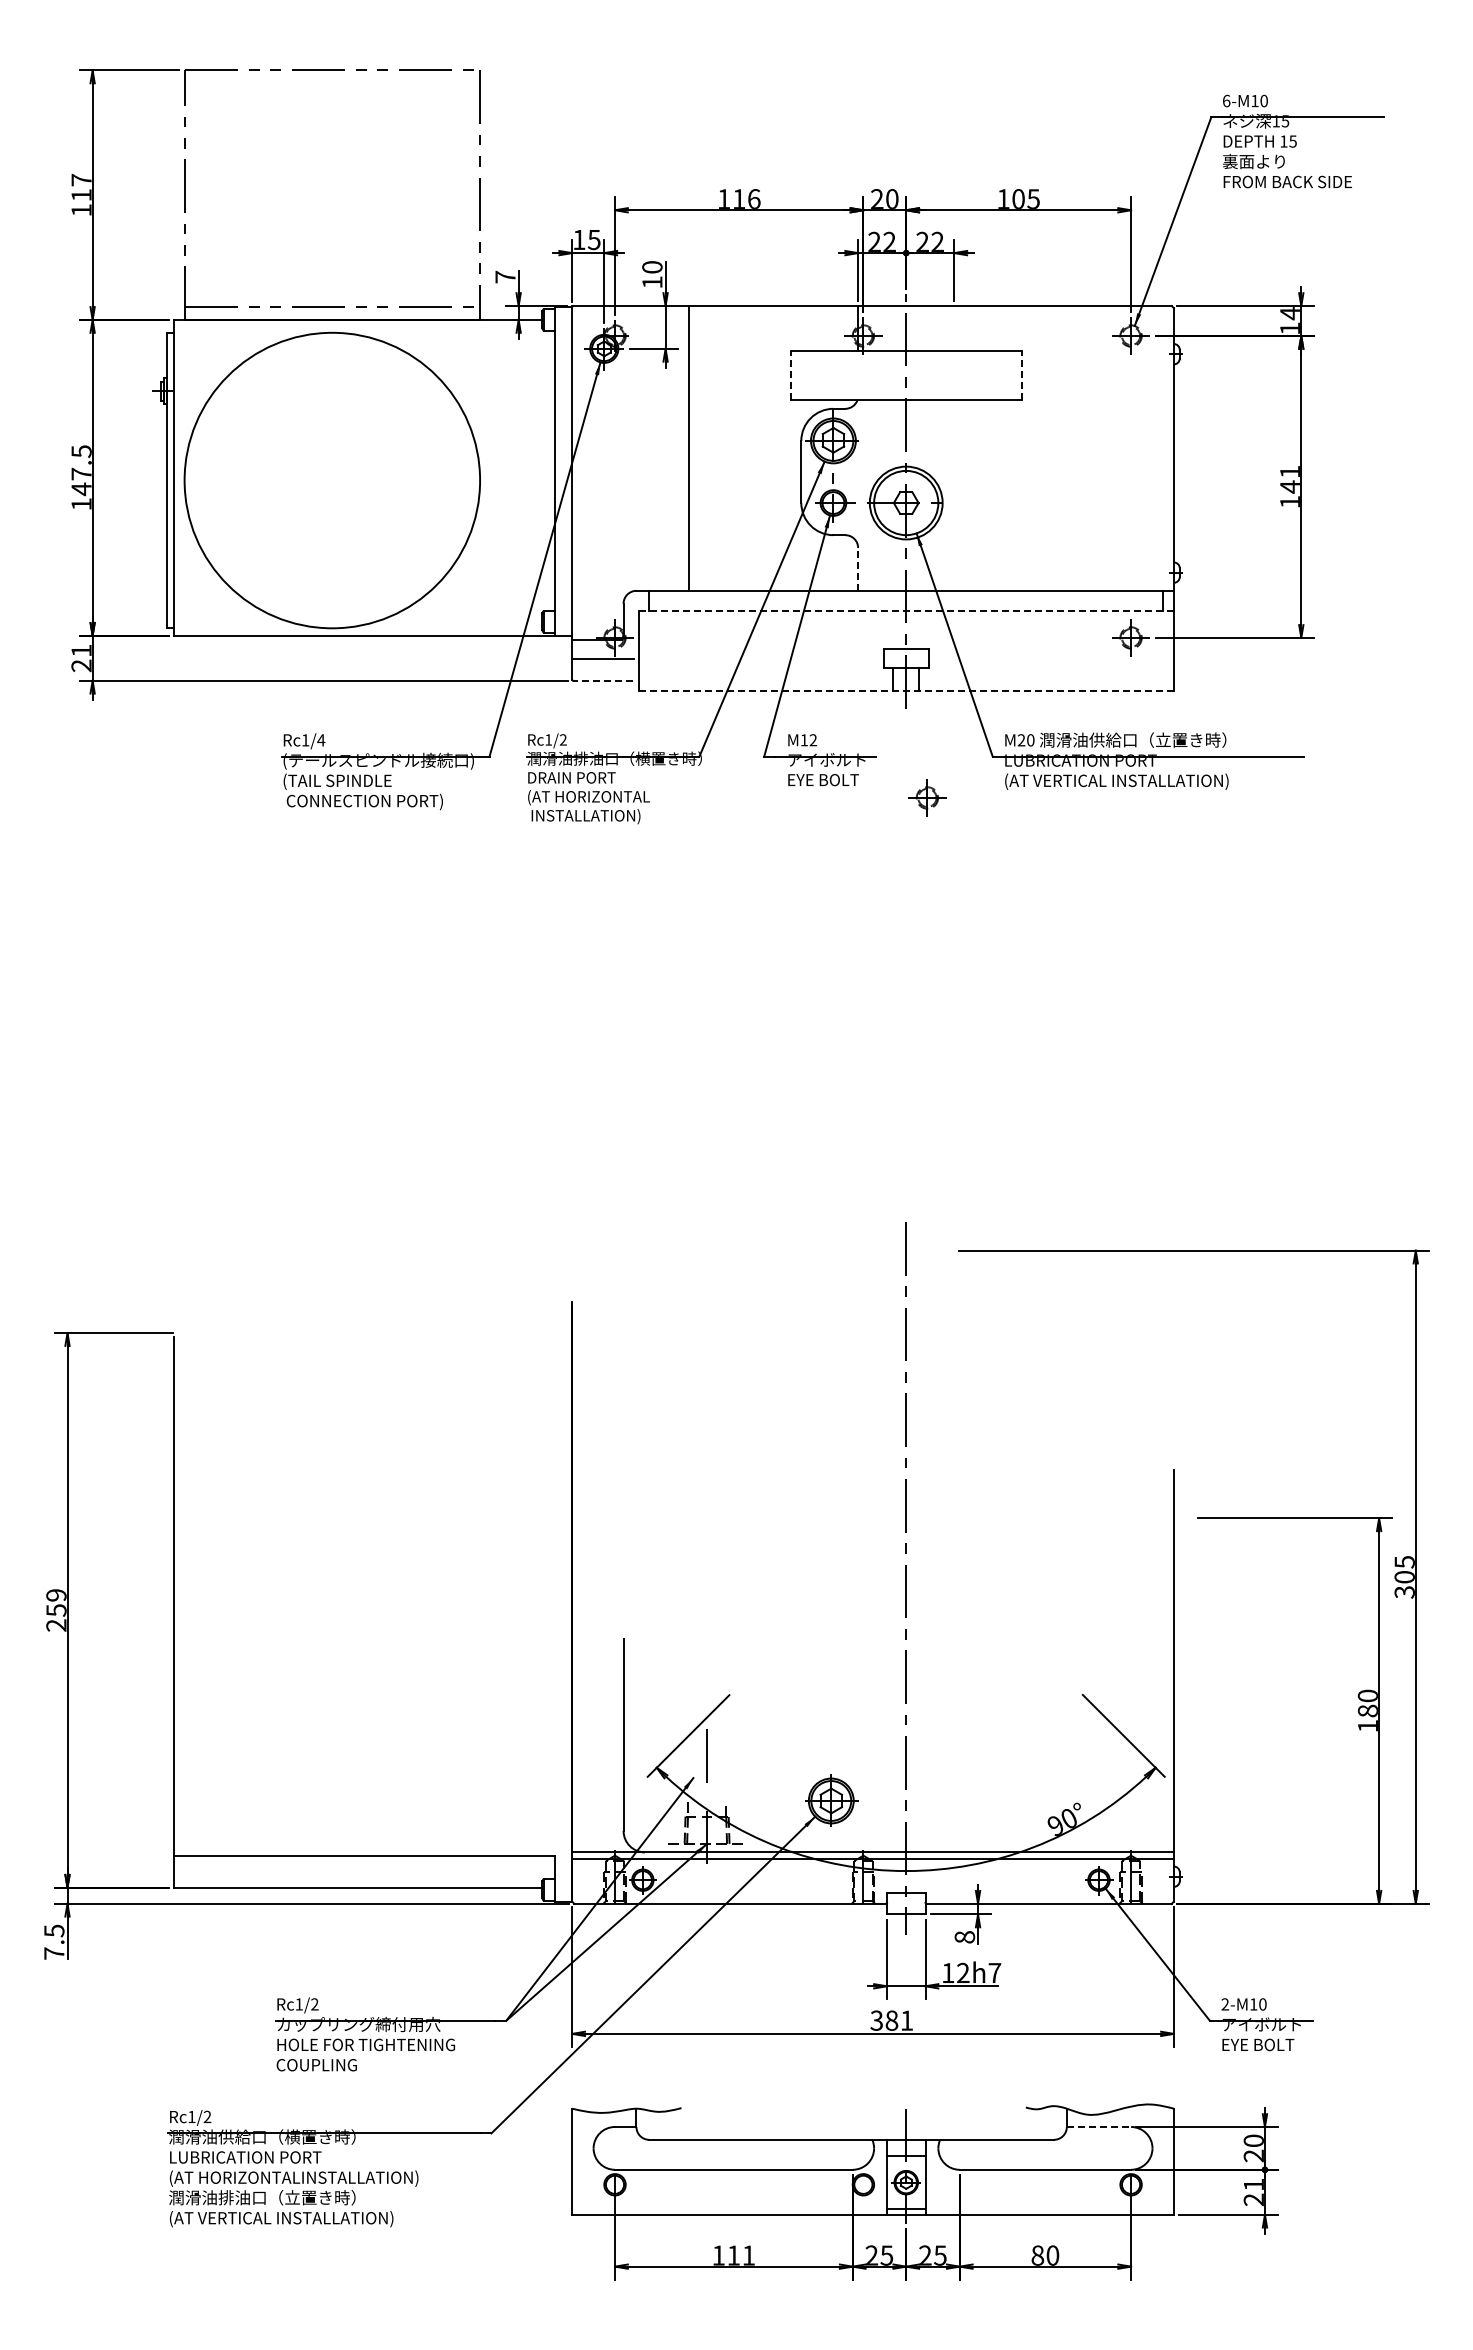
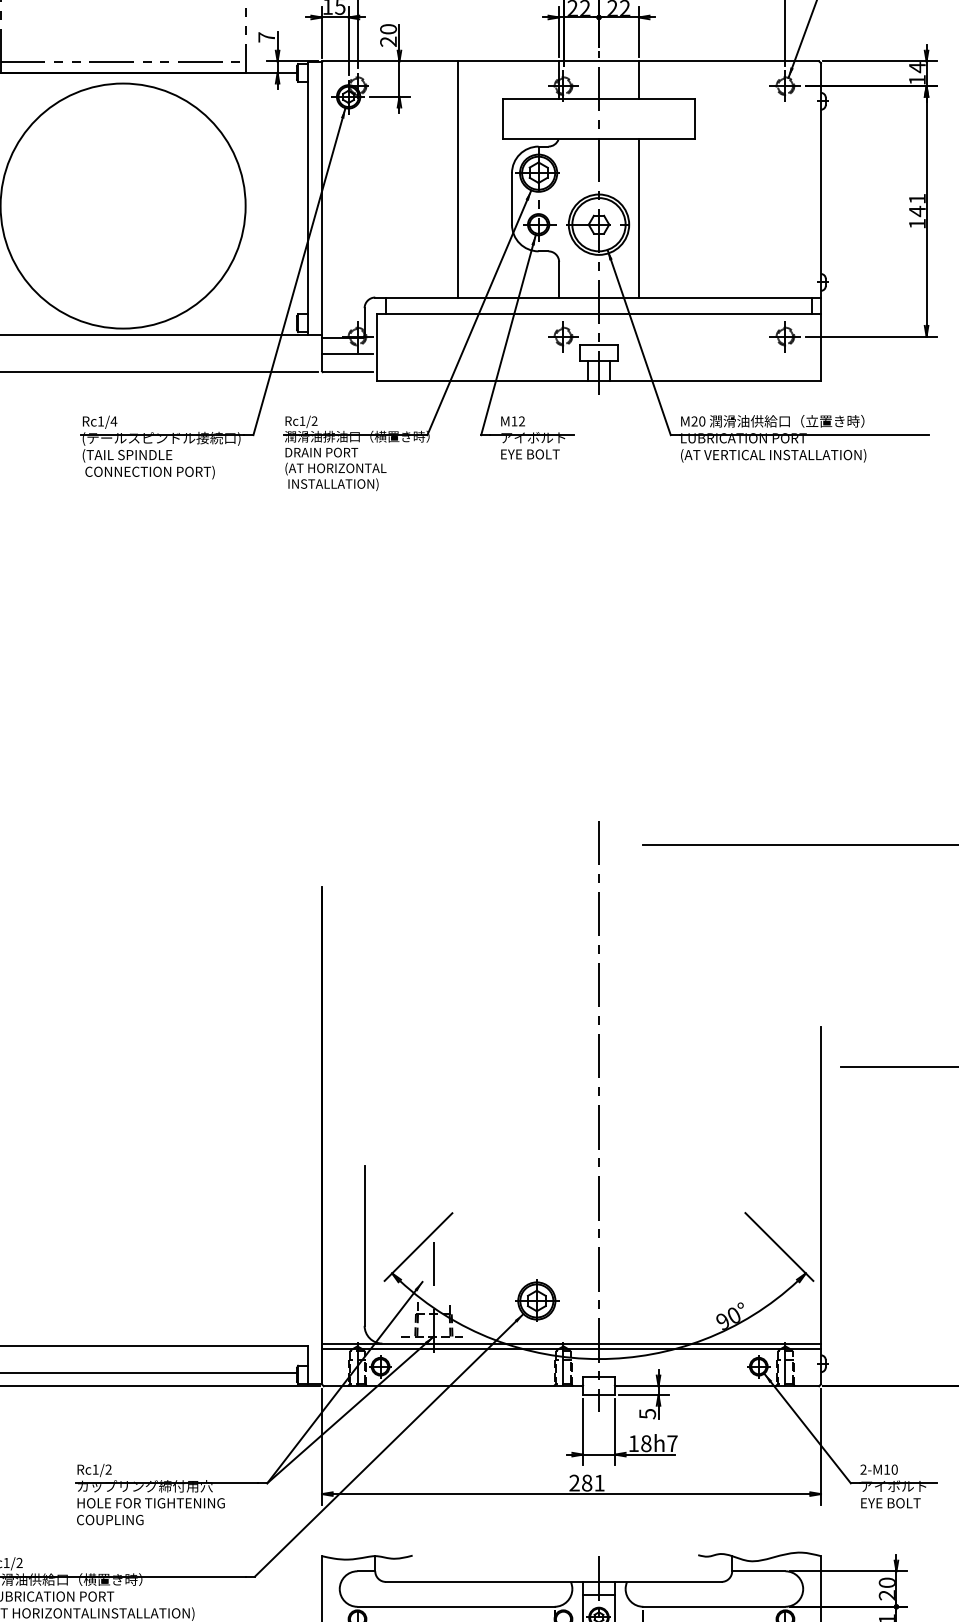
text: (652, 282) -> (388, 41), 10 -> 20
line: (954, 328) -> (639, 79), added
line: (790, 375) -> (503, 118), dashed -> solid
line: (1021, 375) -> (694, 118), dashed -> solid
line: (688, 448) -> (457, 179), moved
line: (954, 495) -> (639, 218), added
line: (858, 568) -> (559, 279), dashed -> solid
line: (906, 611) -> (599, 314), dashed -> solid
line: (602, 680) -> (347, 371), dashed -> solid
line: (906, 691) -> (599, 380), dashed -> solid
part: (927, 797) -> (563, 336), moved
text: (964, 1937) -> (647, 1414), 8 -> 5
text: (963, 1972) -> (646, 1443), 12h7 -> 18h7
text: (876, 2020) -> (574, 1483), 381 -> 281
line: (1099, 2126) -> (759, 1570), dashed -> solid

